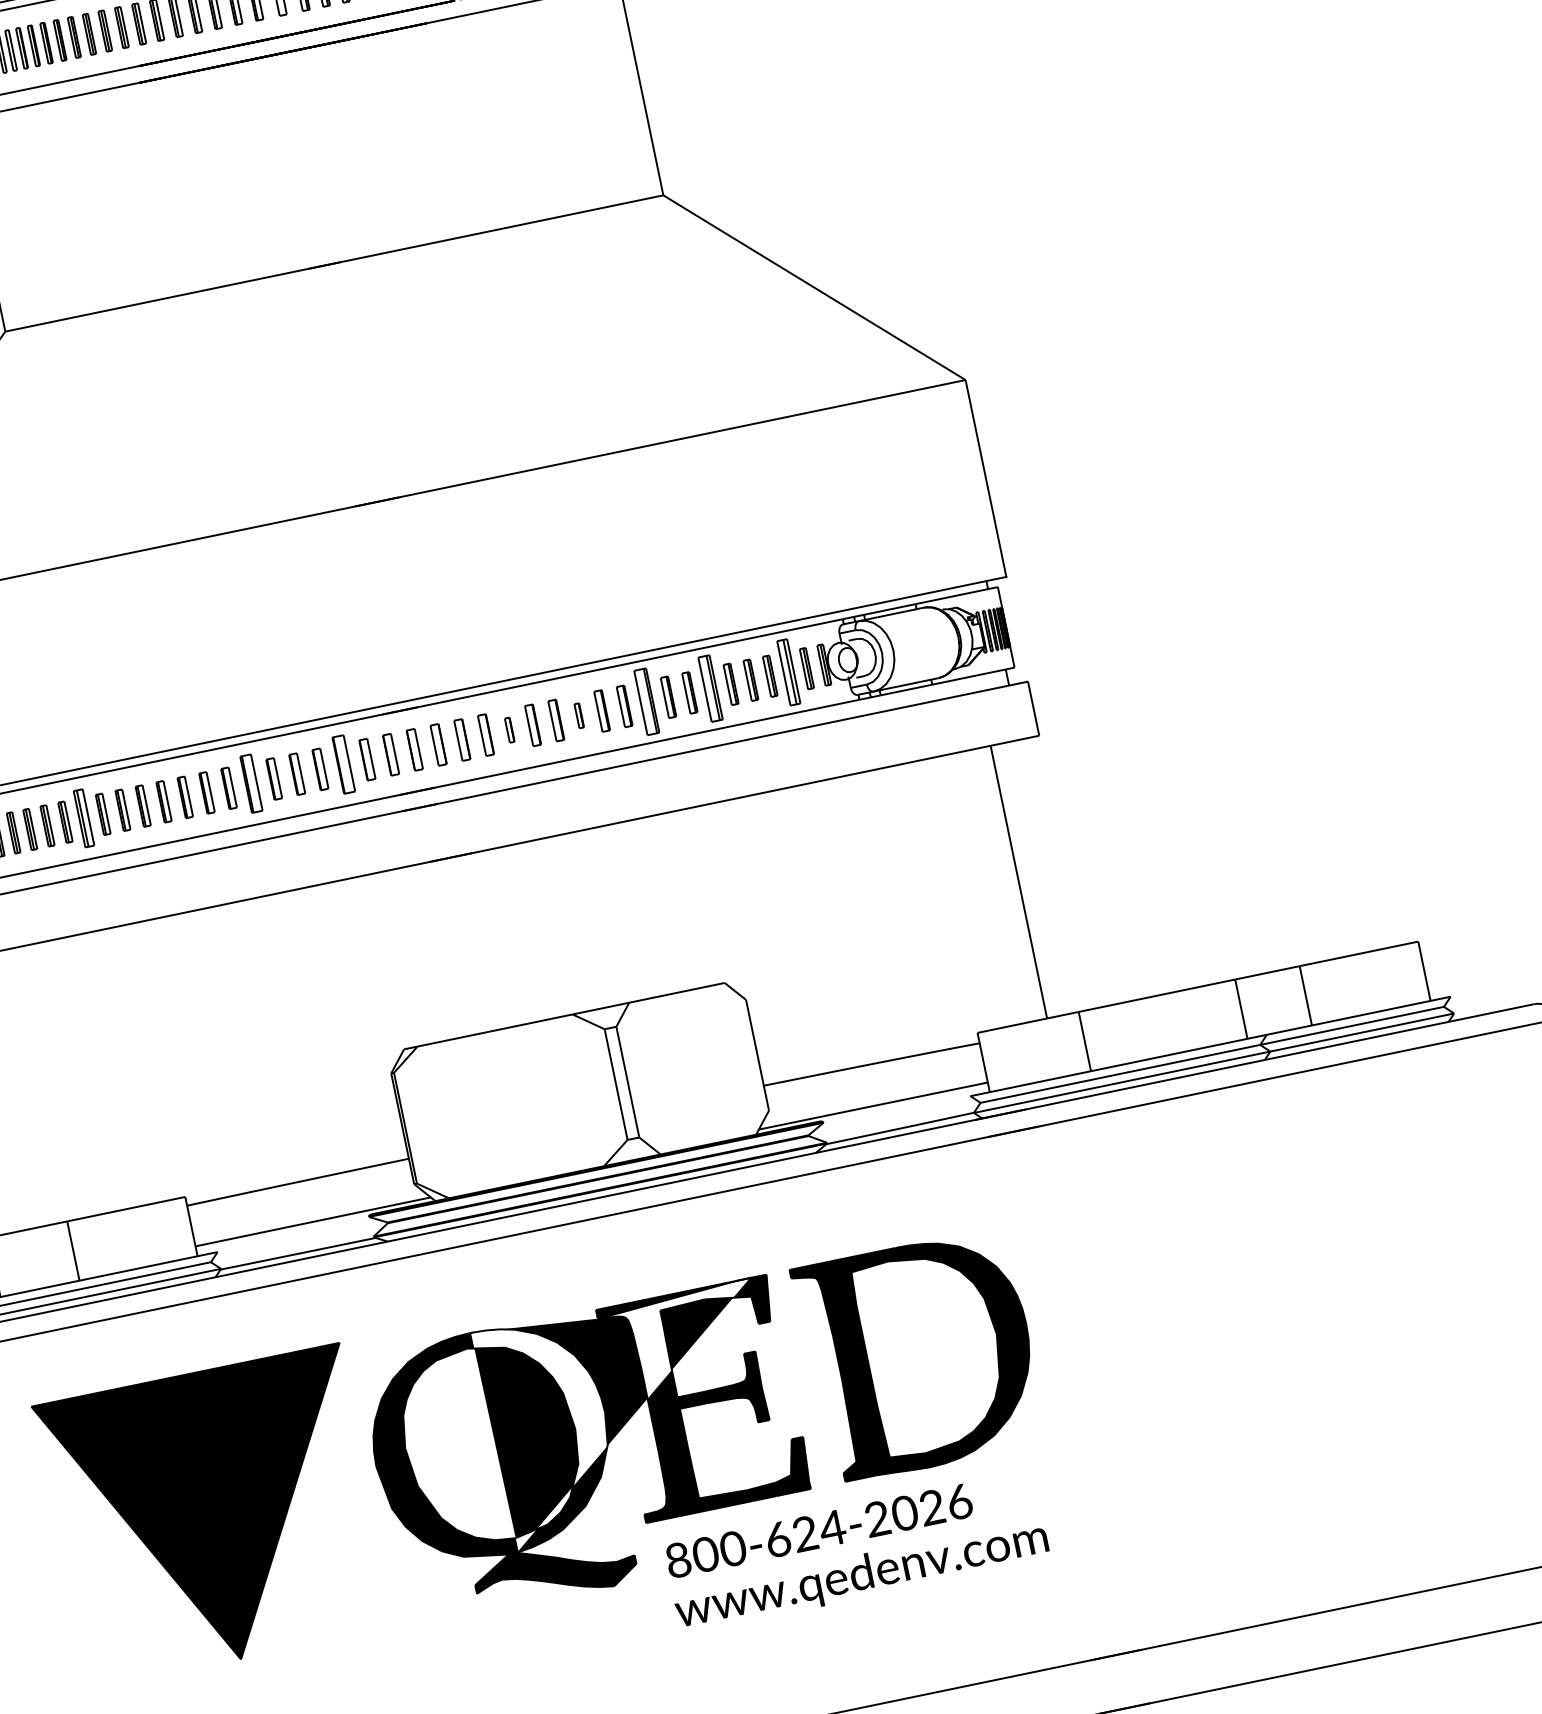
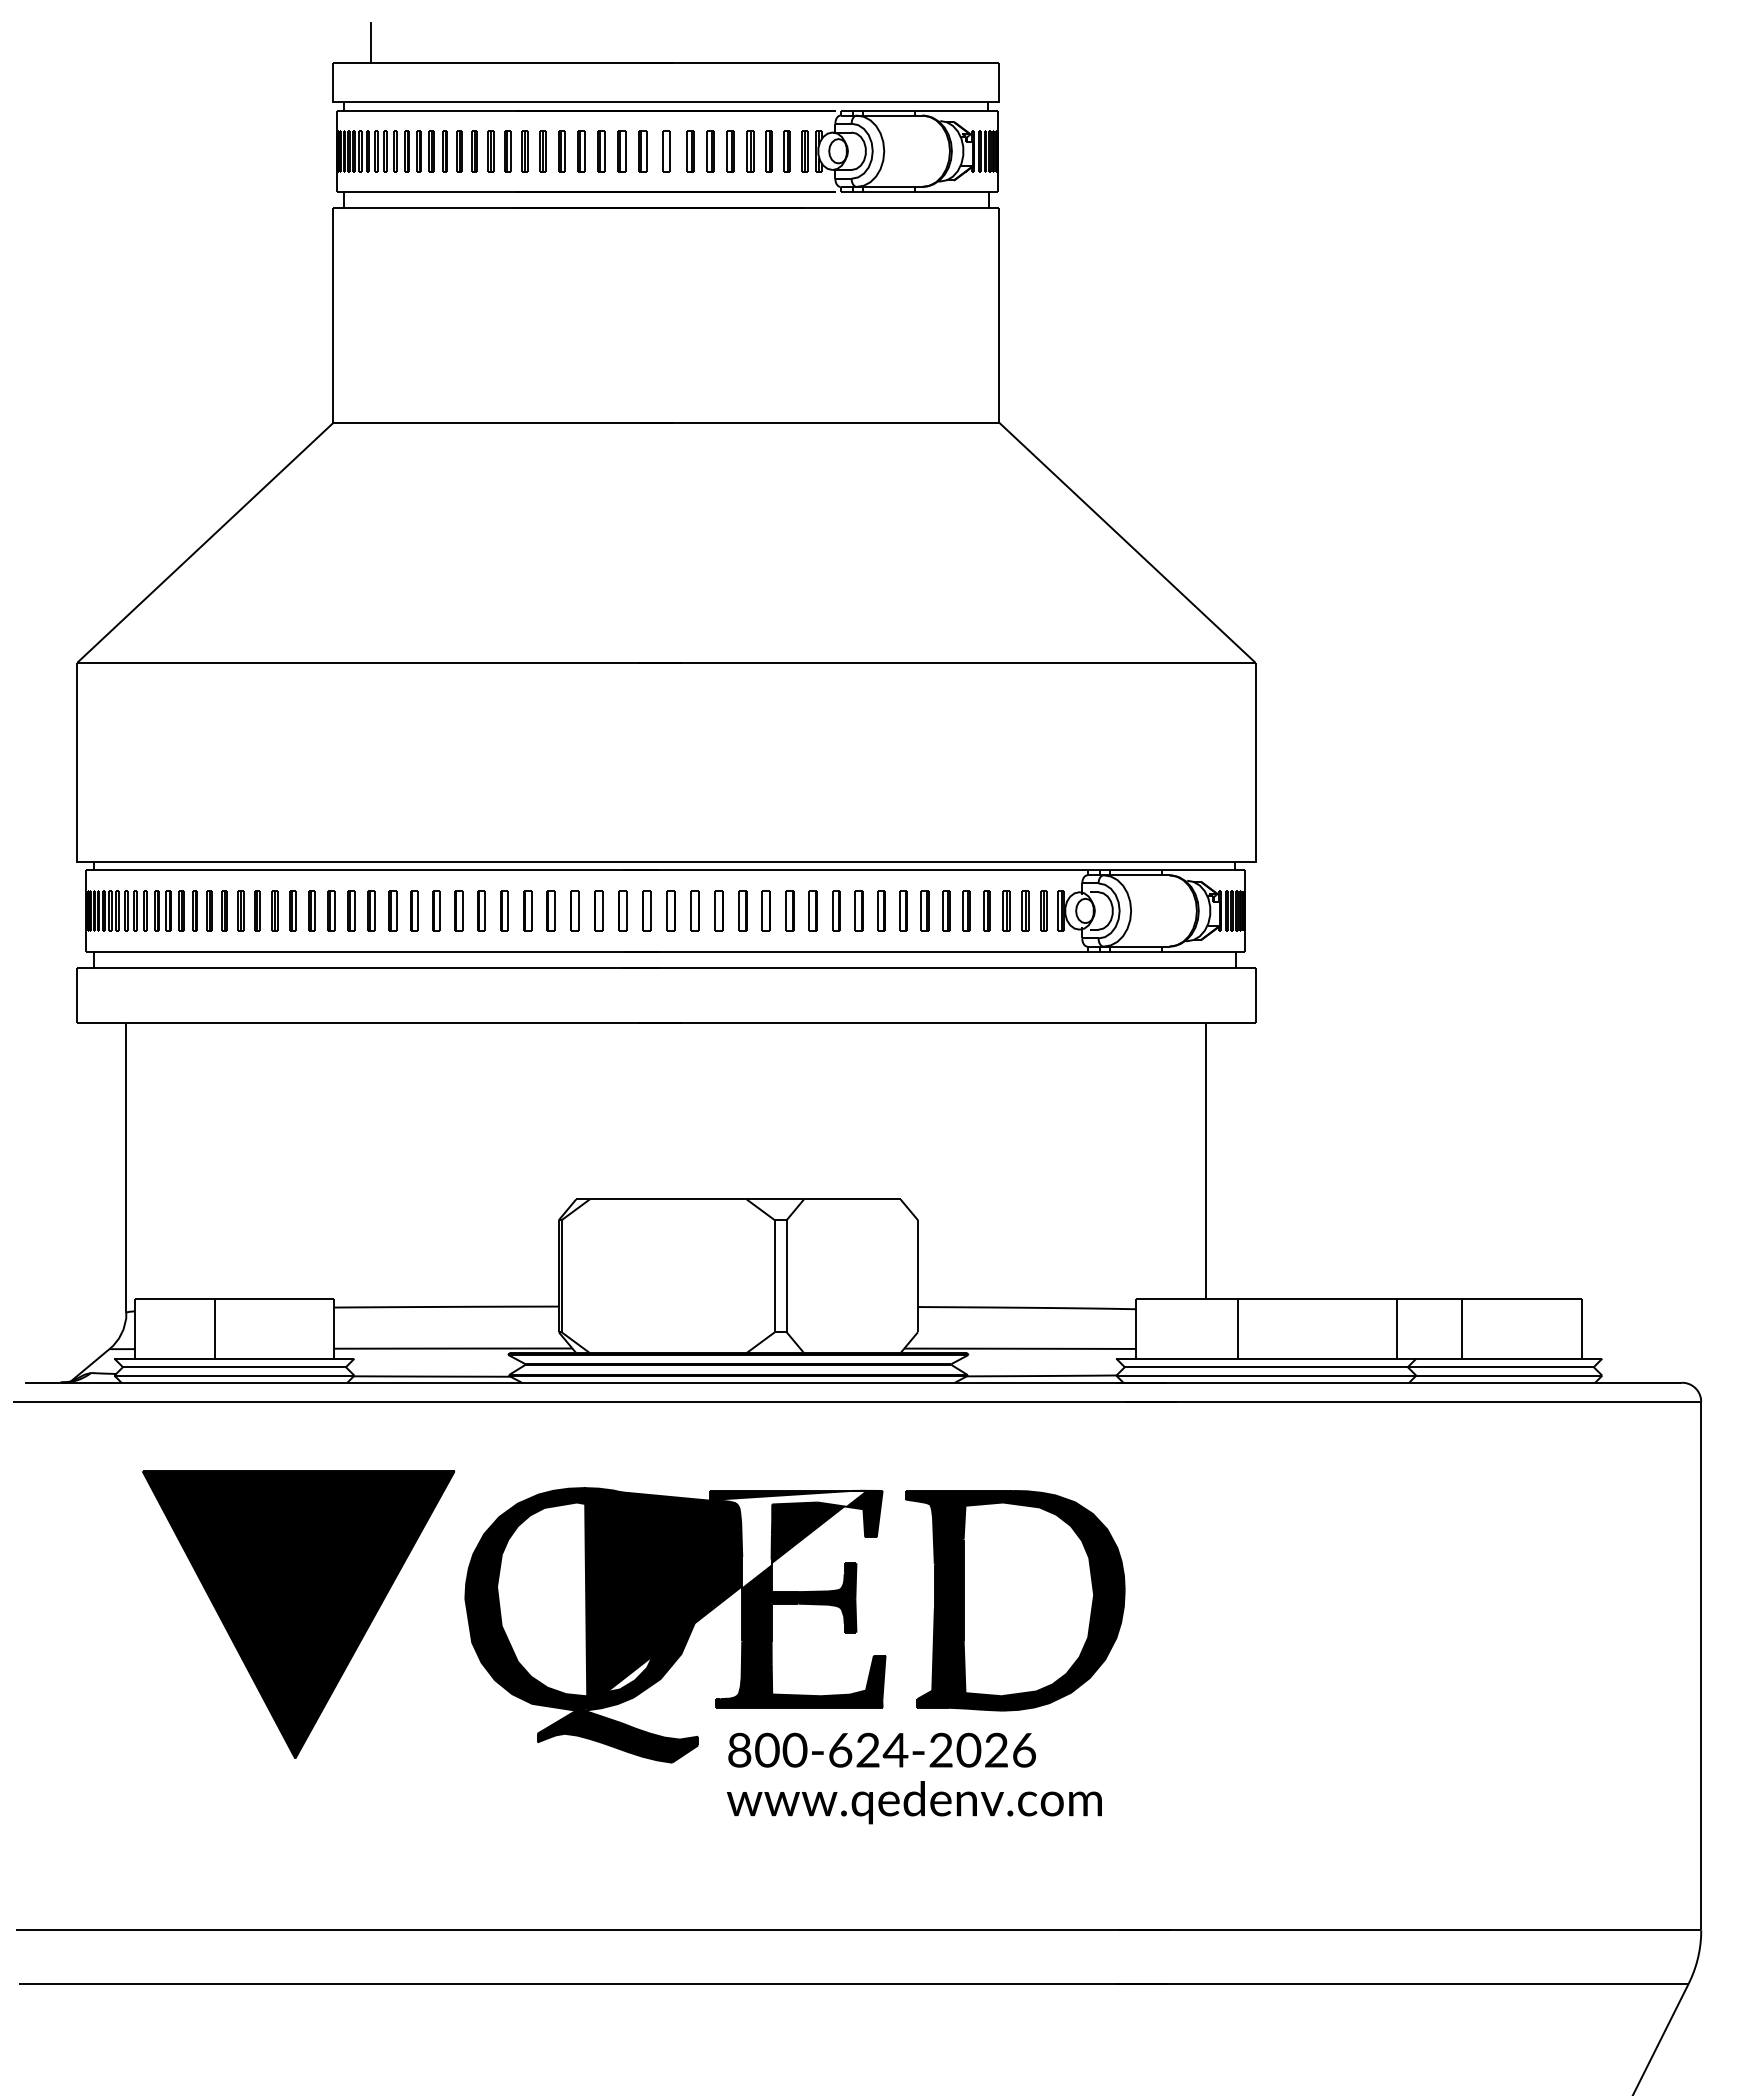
part: (788, 671) -> (1025, 910), size x0.62
part: (710, 688) -> (946, 910), size x0.62
part: (646, 701) -> (881, 910), size x0.62
part: (578, 715) -> (812, 910), size x1.67
part: (509, 729) -> (742, 910), size x1.67
part: (343, 764) -> (574, 910), size x0.71
part: (251, 783) -> (481, 910), size x0.71
part: (83, 818) -> (311, 910), size x0.71

